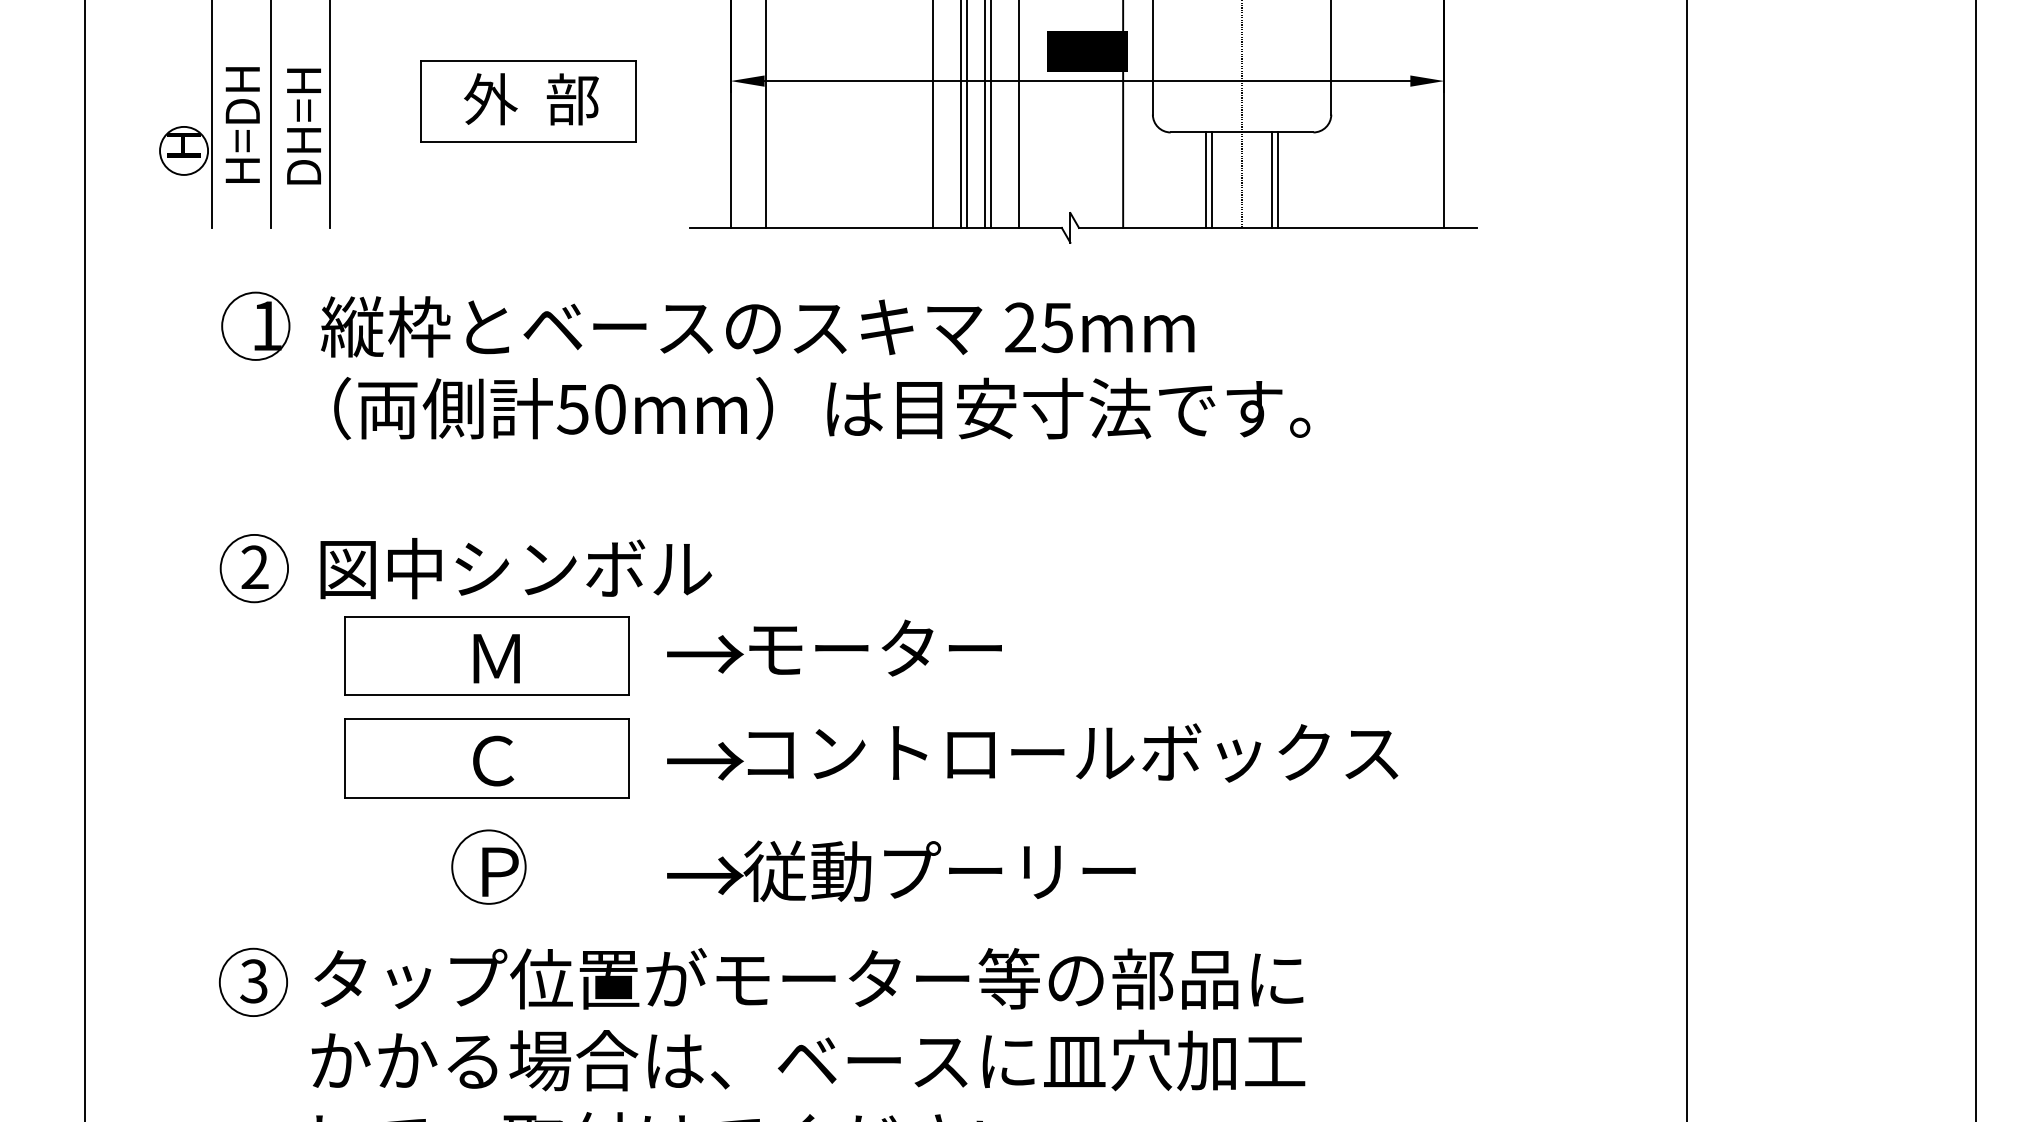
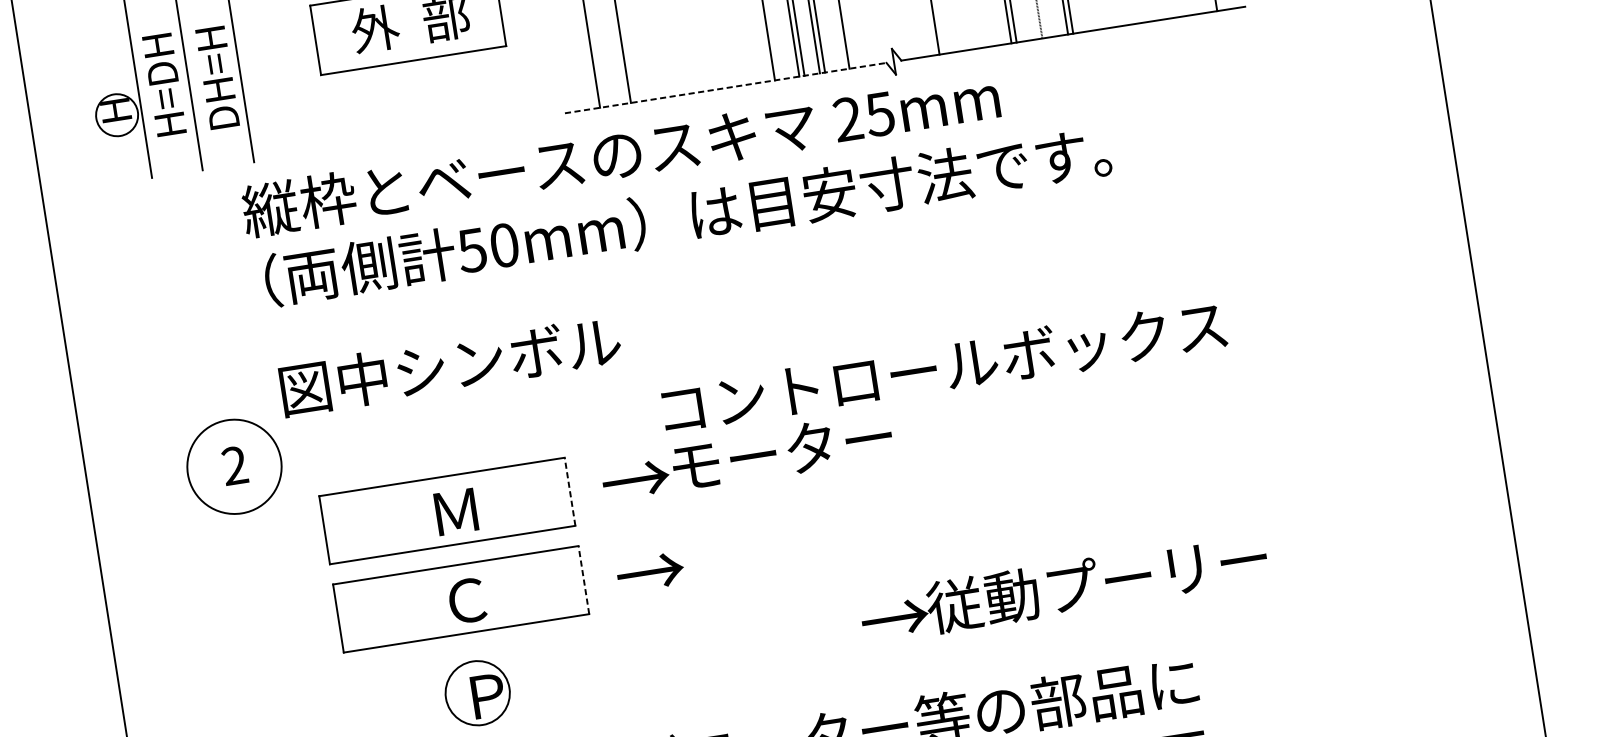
line: (875, 227) -> (725, 87), solid -> dashed
part: (255, 325) -> (202, 256), removed
text: (815, 368) -> (676, 182), moved
circle: (254, 568) -> (234, 466), size x1.6
text: (516, 568) -> (450, 365), moved
line: (628, 655) -> (569, 491), solid -> dashed
text: (1072, 752) -> (943, 367), moved
line: (628, 757) -> (583, 579), solid -> dashed
text: (901, 870) -> (1064, 587), moved

